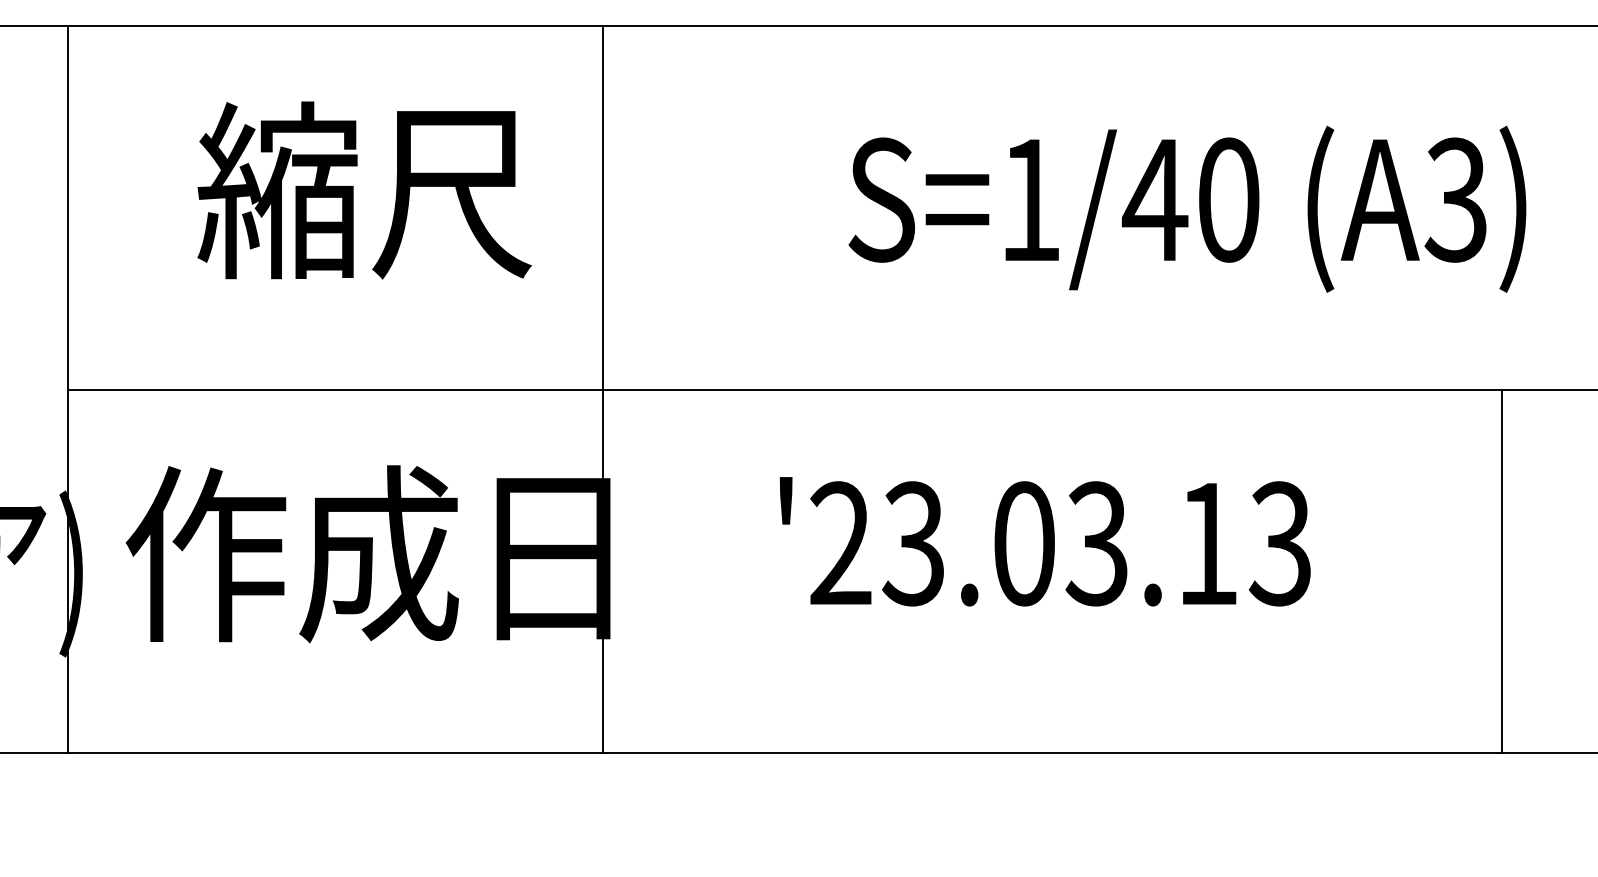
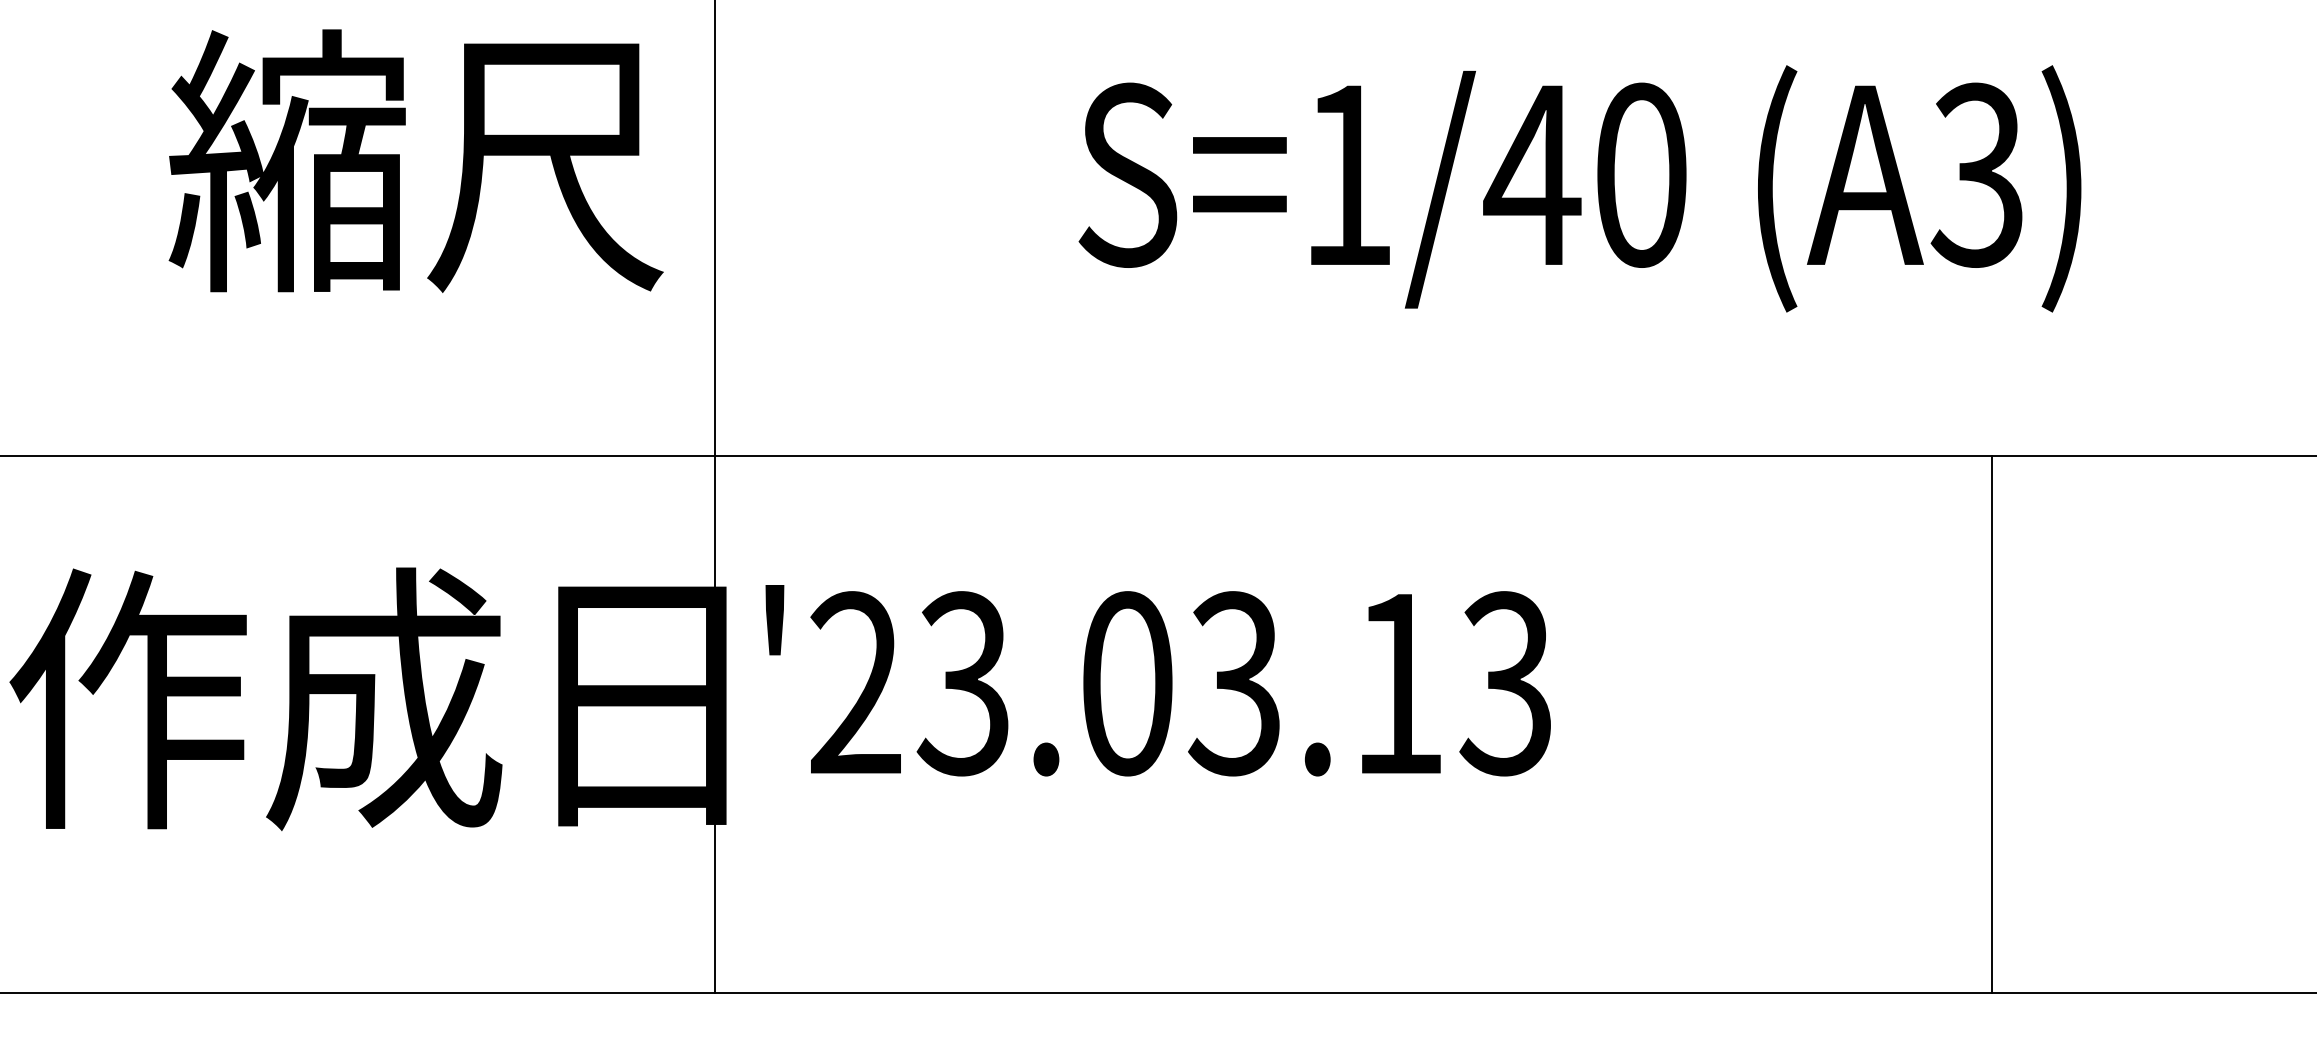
text: (364, 190) -> (415, 161), moved
text: (1044, 541) -> (1157, 680), moved
line: (1501, 570) -> (1991, 723), moved

